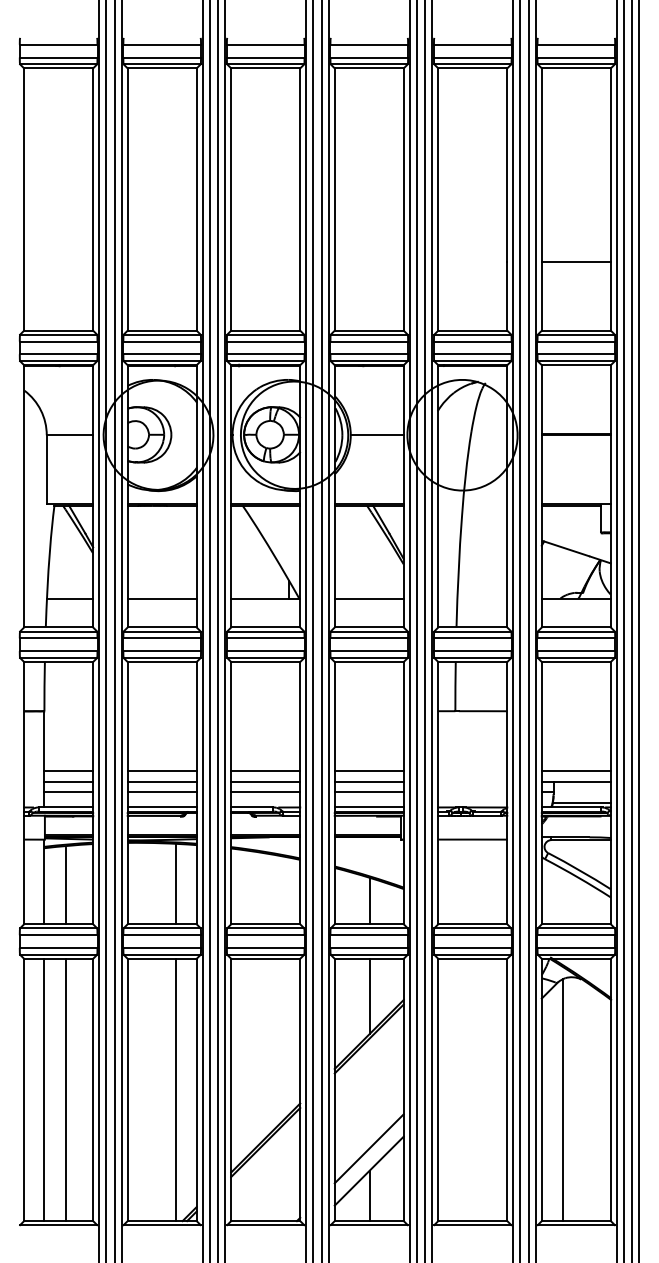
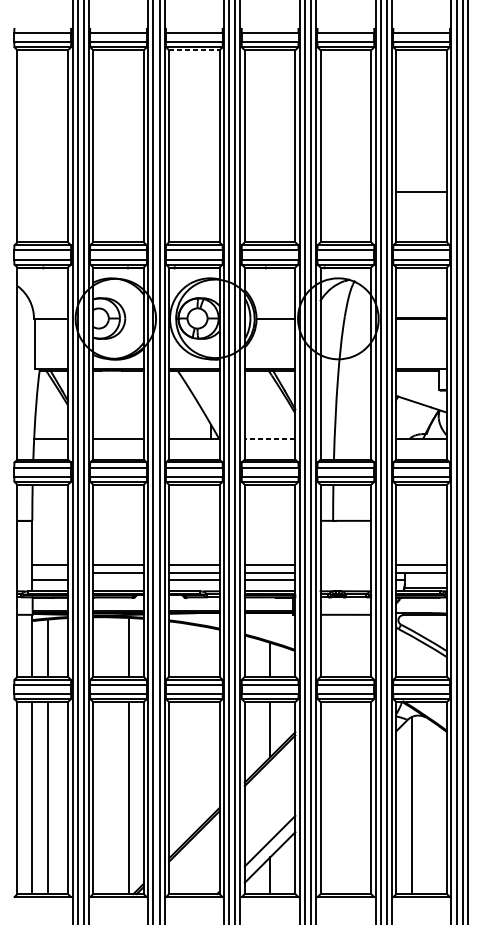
line: (265, 68) -> (194, 50), solid -> dashed
line: (369, 598) -> (270, 438), solid -> dashed
line: (68, 782) -> (49, 573), removed
line: (161, 792) -> (118, 580), removed

